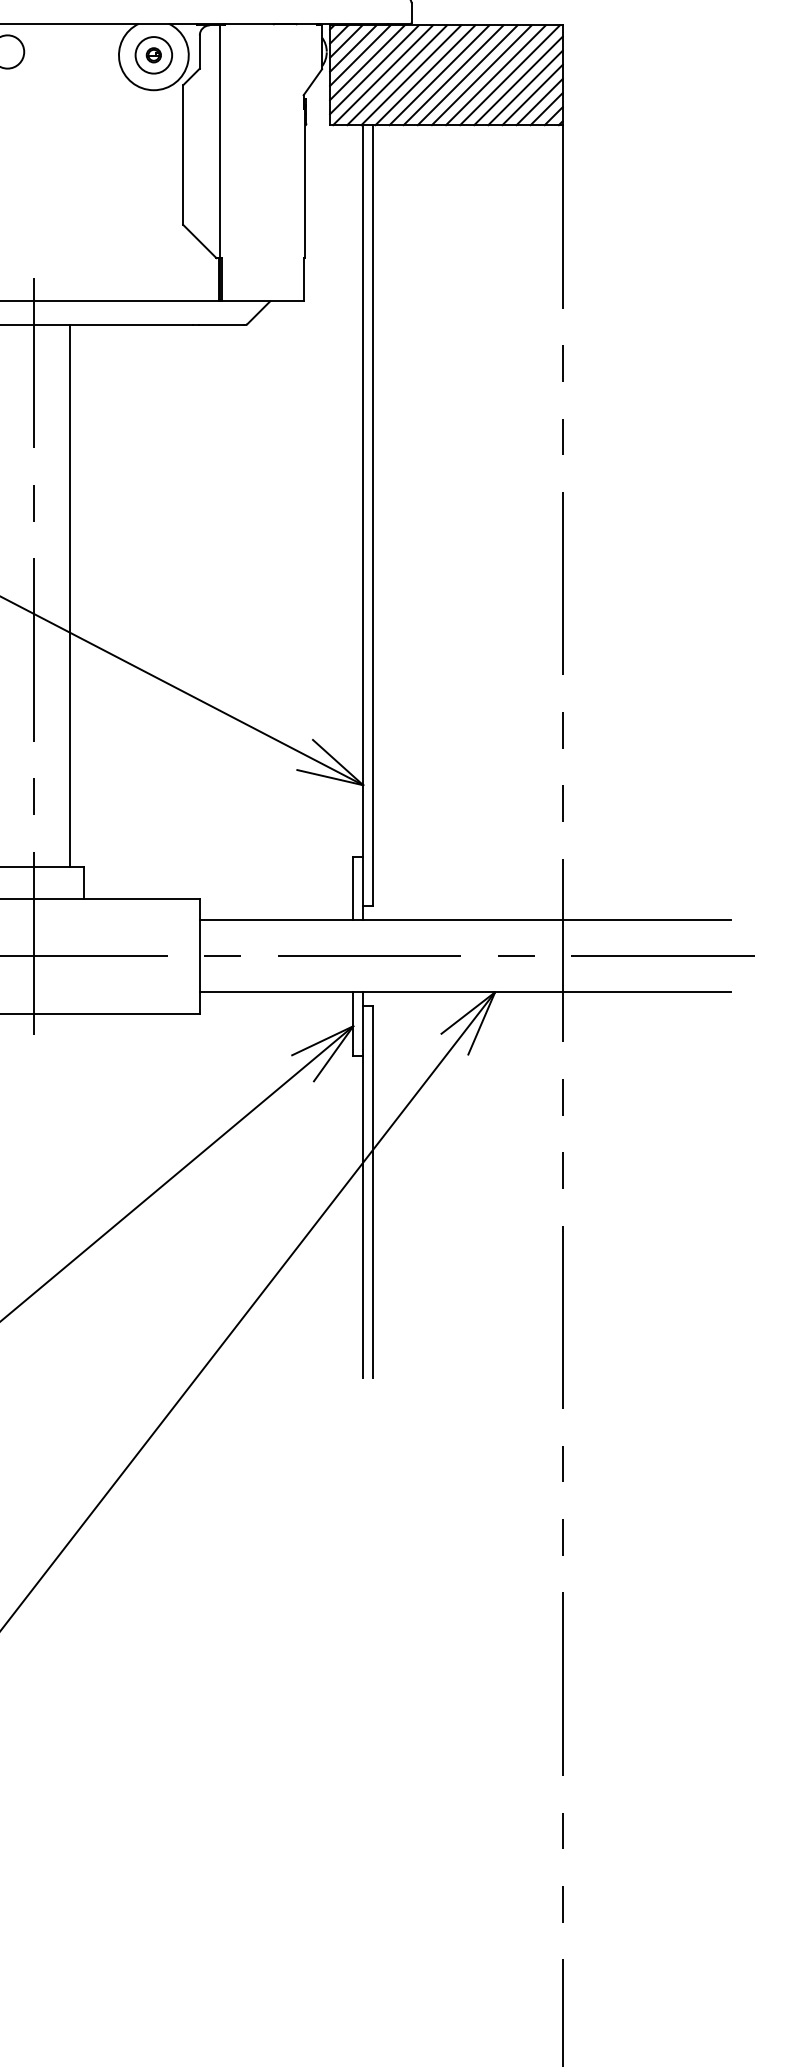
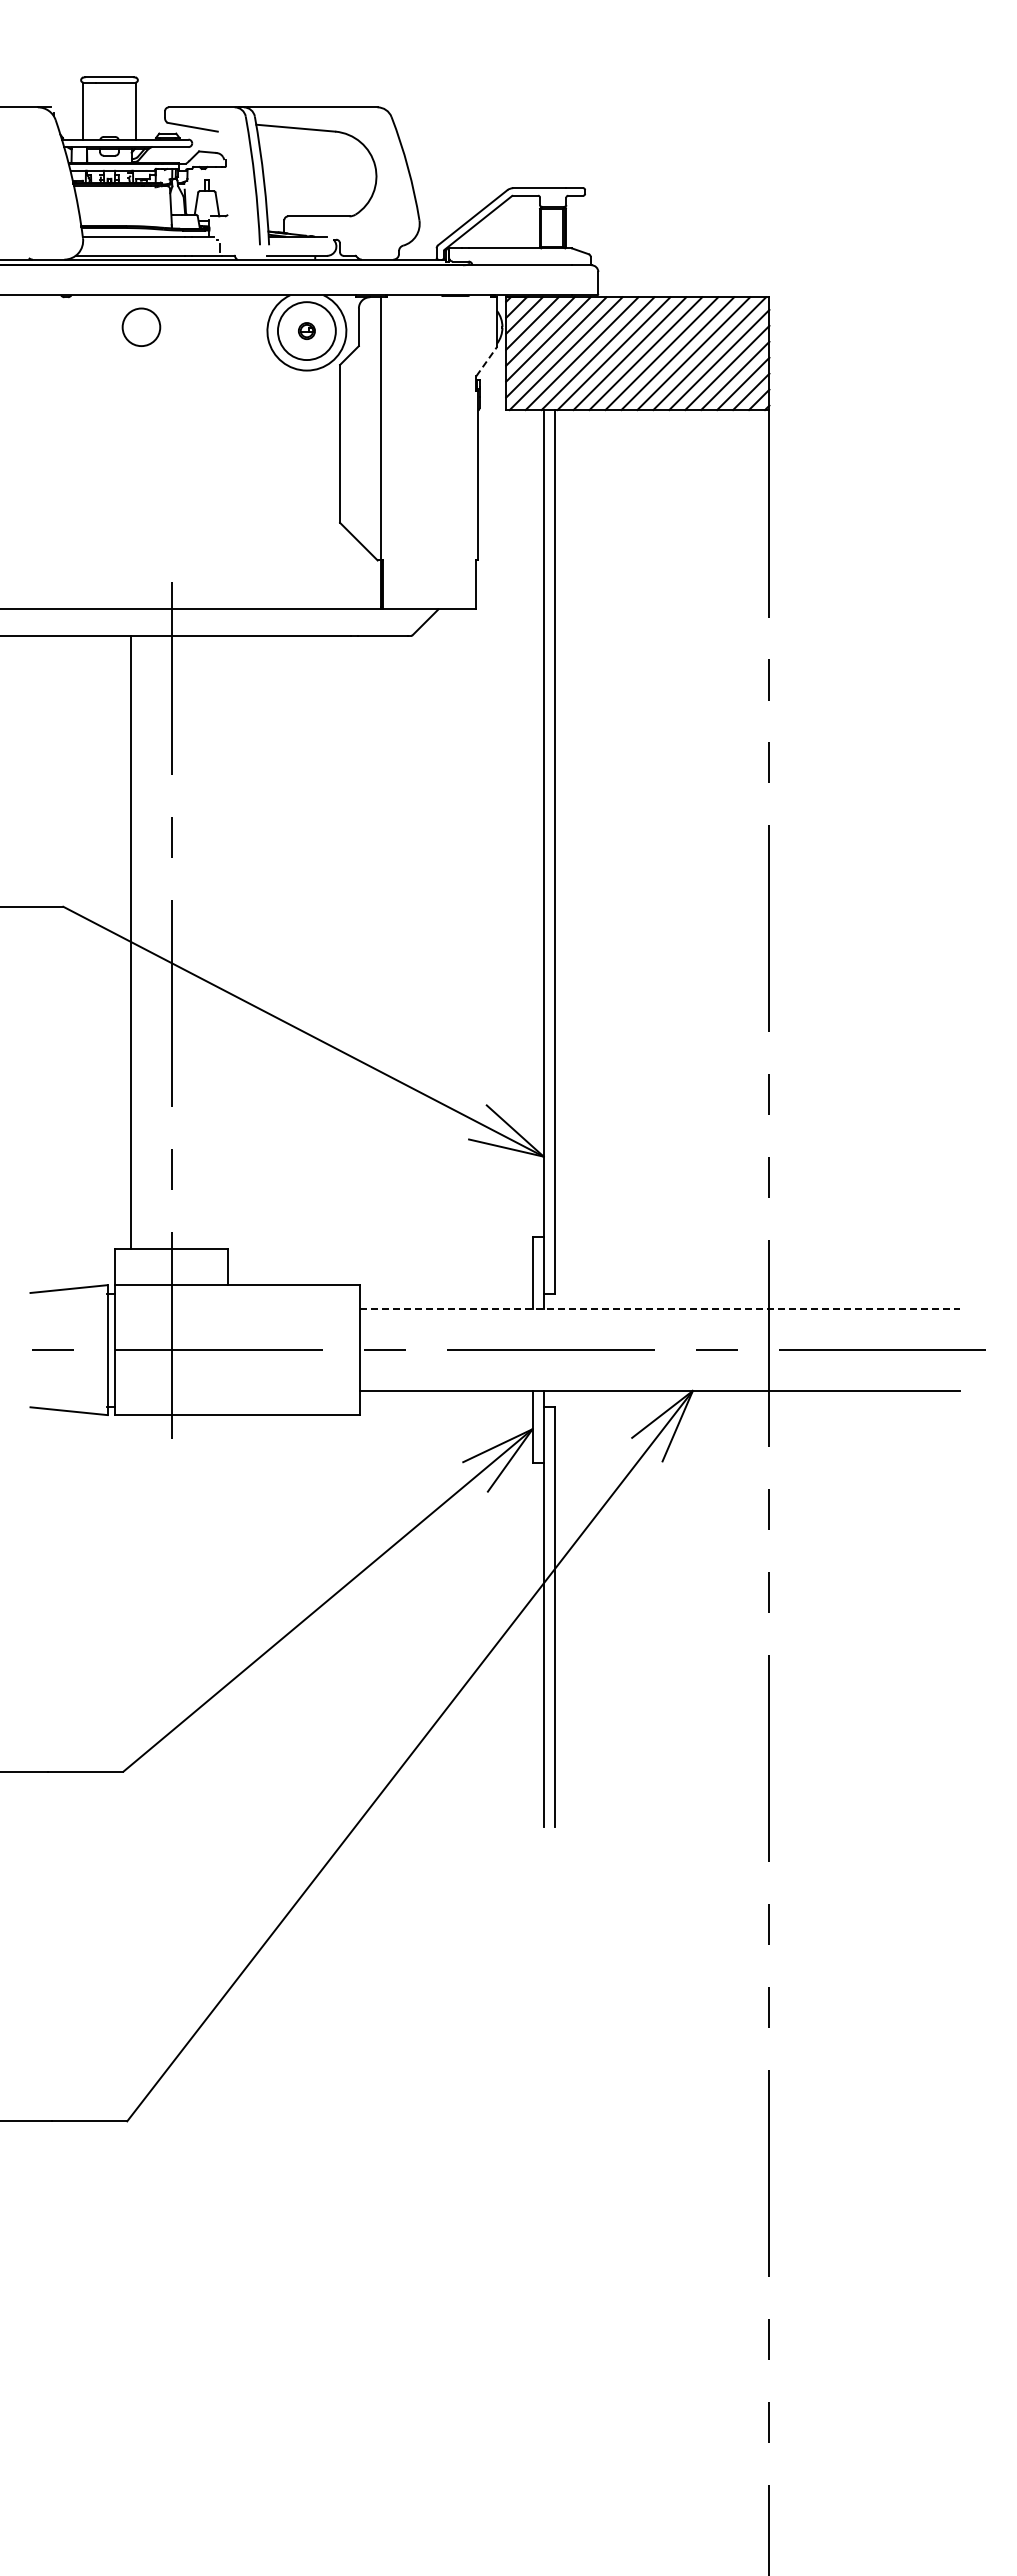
circle: (153, 54) -> (306, 330), size x1.4
line: (313, 82) -> (487, 361), solid -> dashed
line: (70, 594) -> (212, 941), removed
line: (466, 920) -> (660, 1309), solid -> dashed

